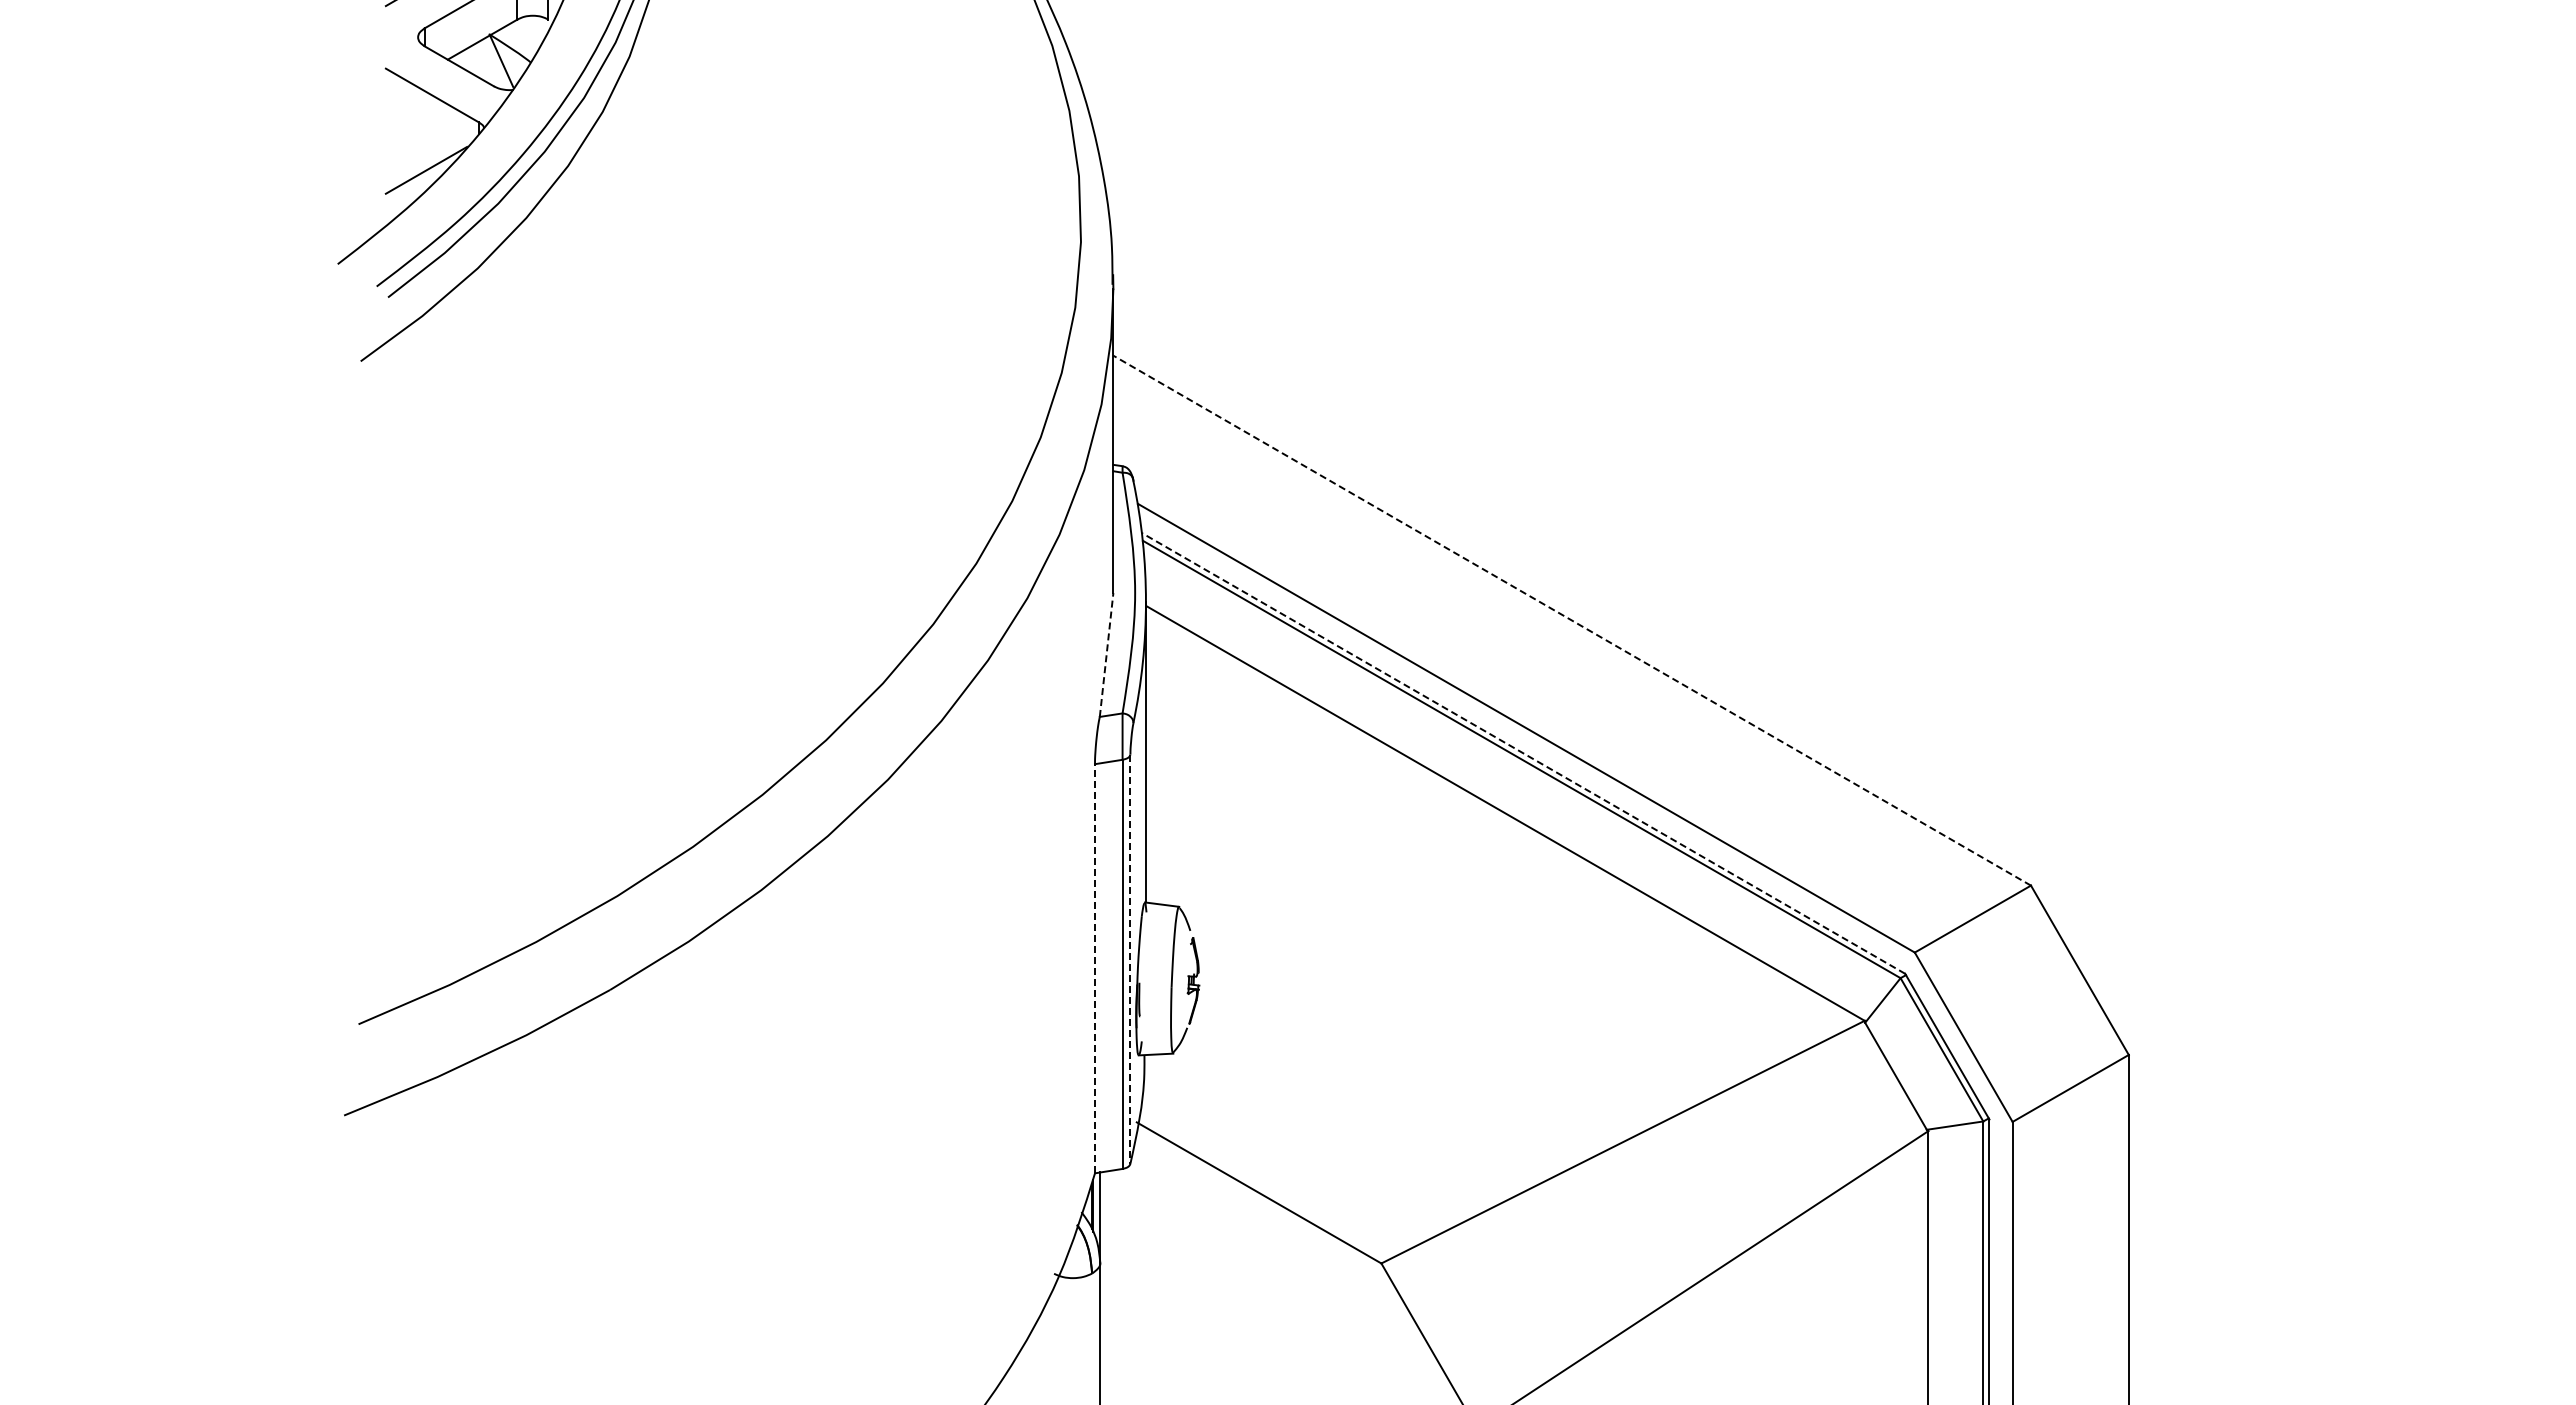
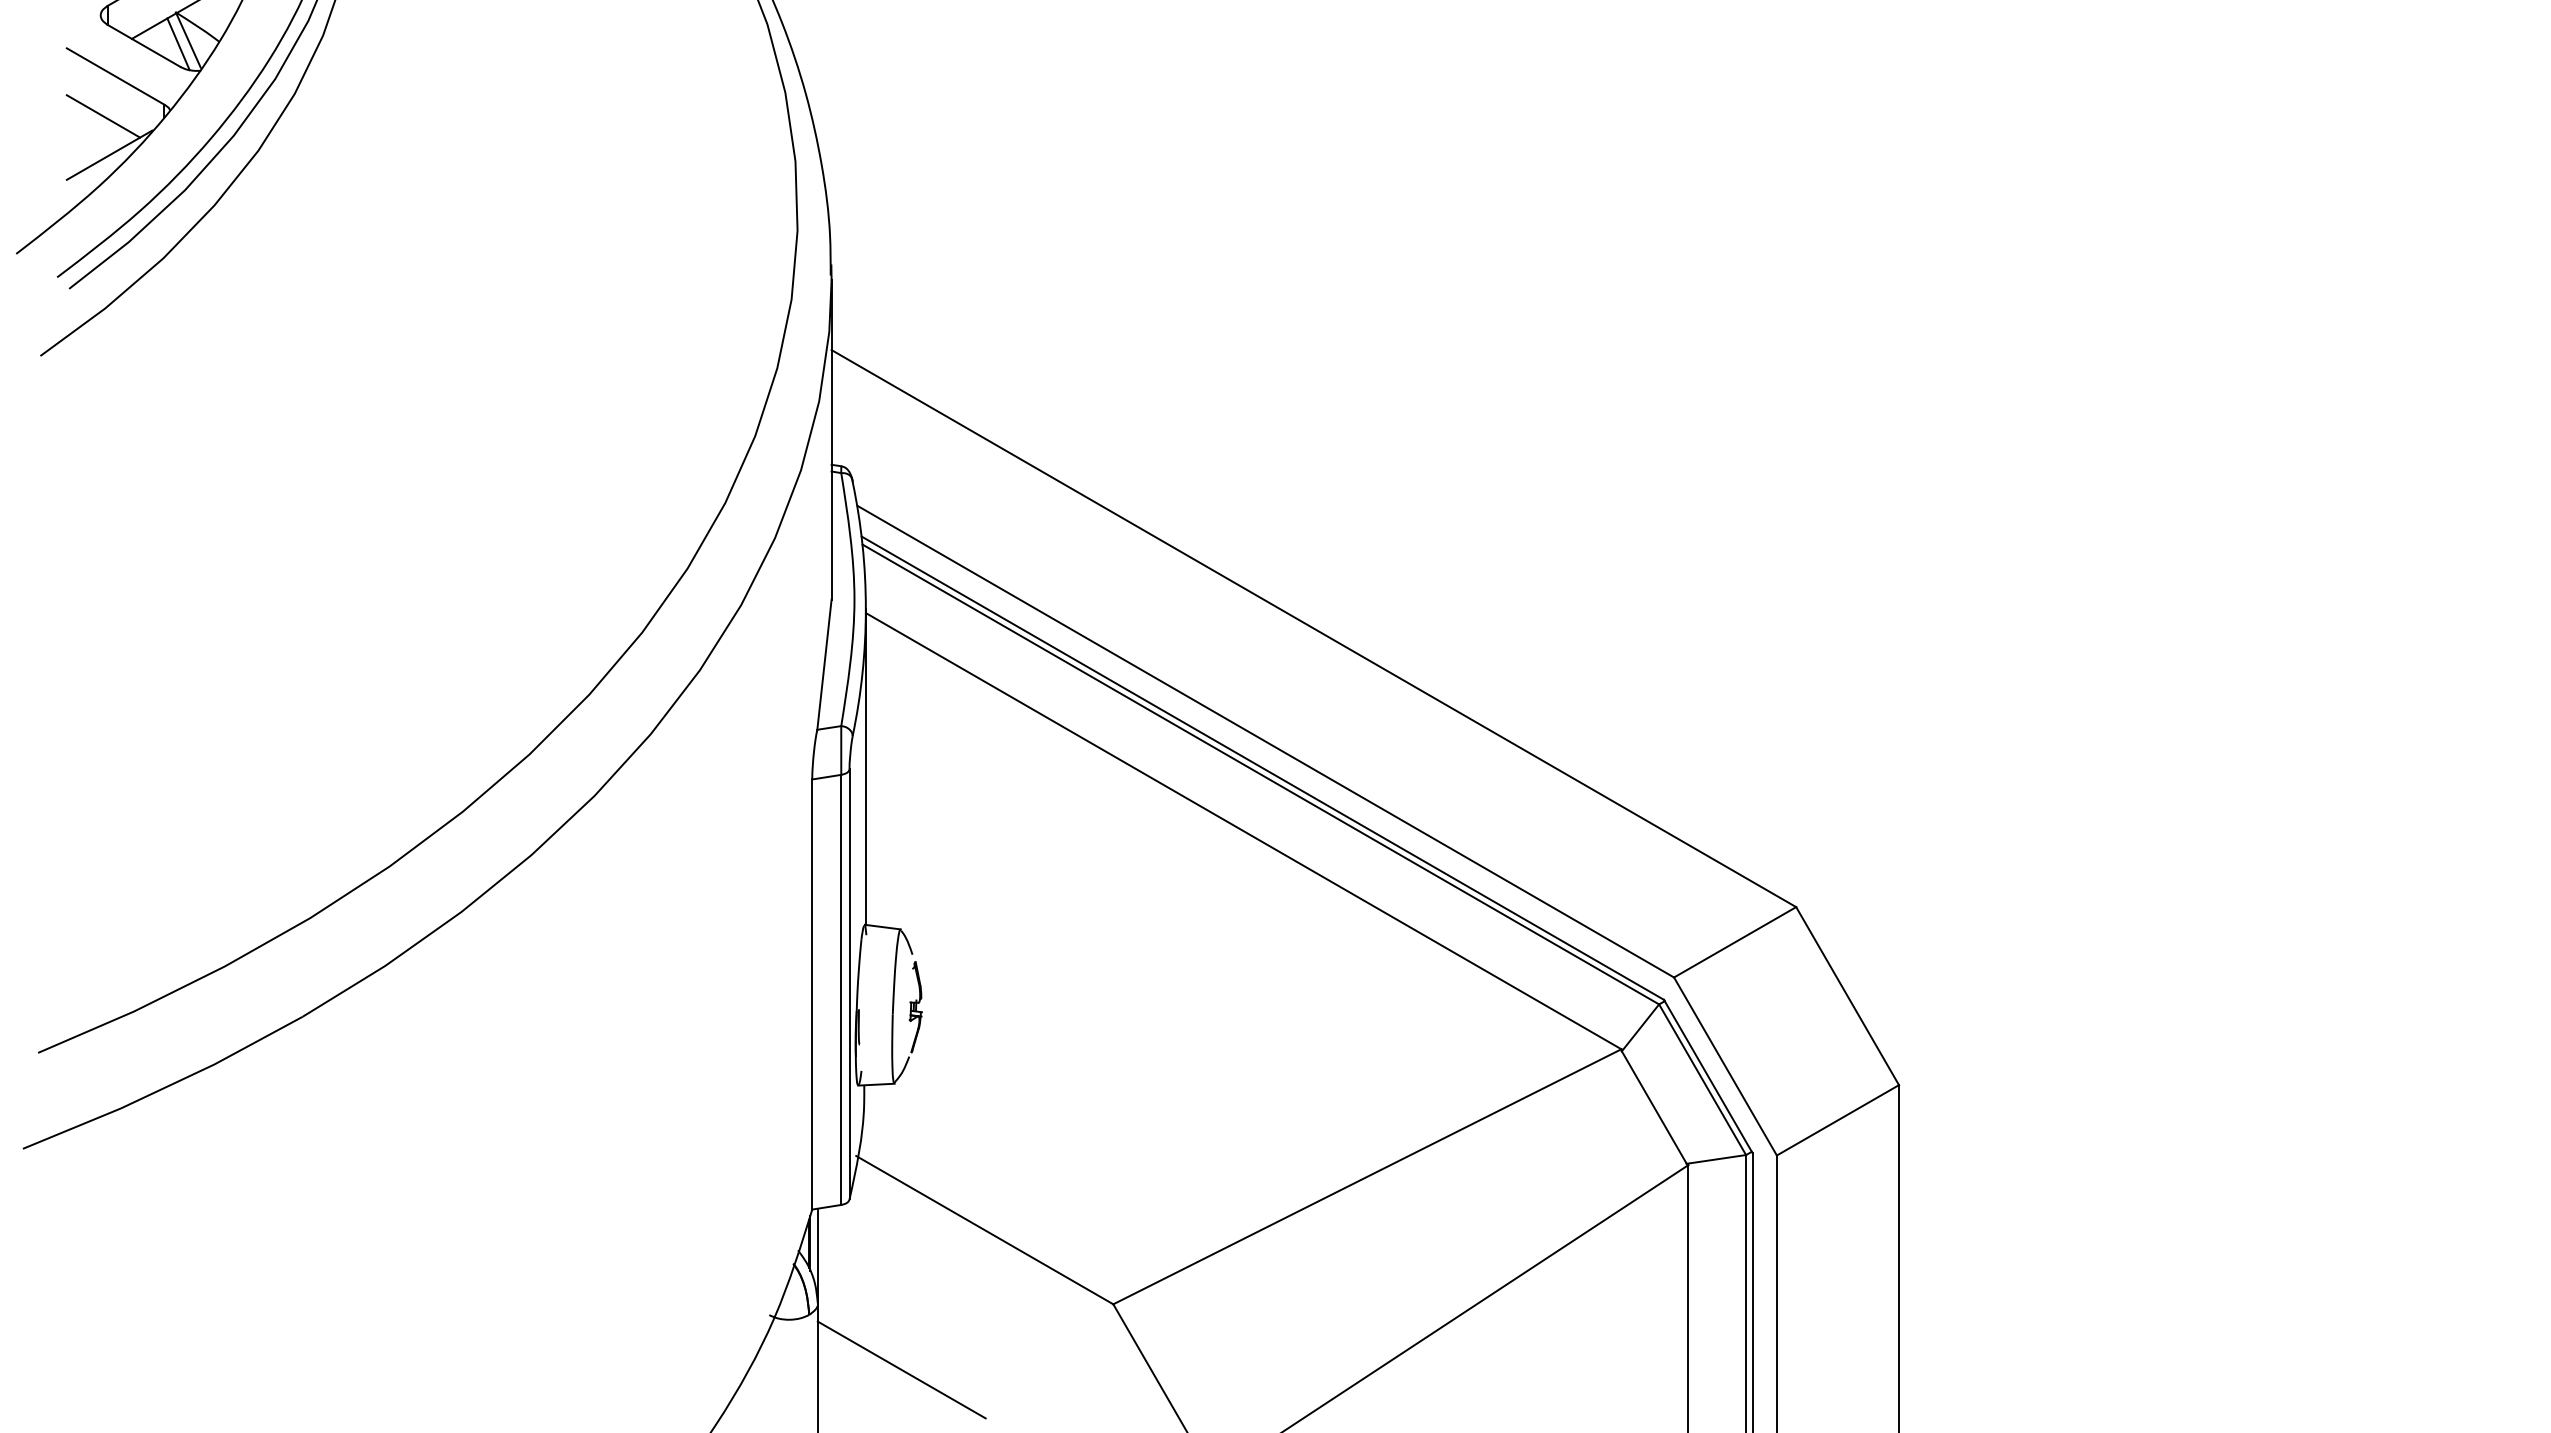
line: (491, 64) -> (177, 43), added
line: (420, 133) -> (103, 116), added
line: (1572, 620) -> (1314, 628), dashed -> solid
line: (1106, 654) -> (824, 664), dashed -> solid
line: (1523, 753) -> (1262, 768), dashed -> solid
line: (1130, 959) -> (849, 984), dashed -> solid
line: (1095, 968) -> (812, 994), dashed -> solid
line: (1179, 1325) -> (901, 1369), added

